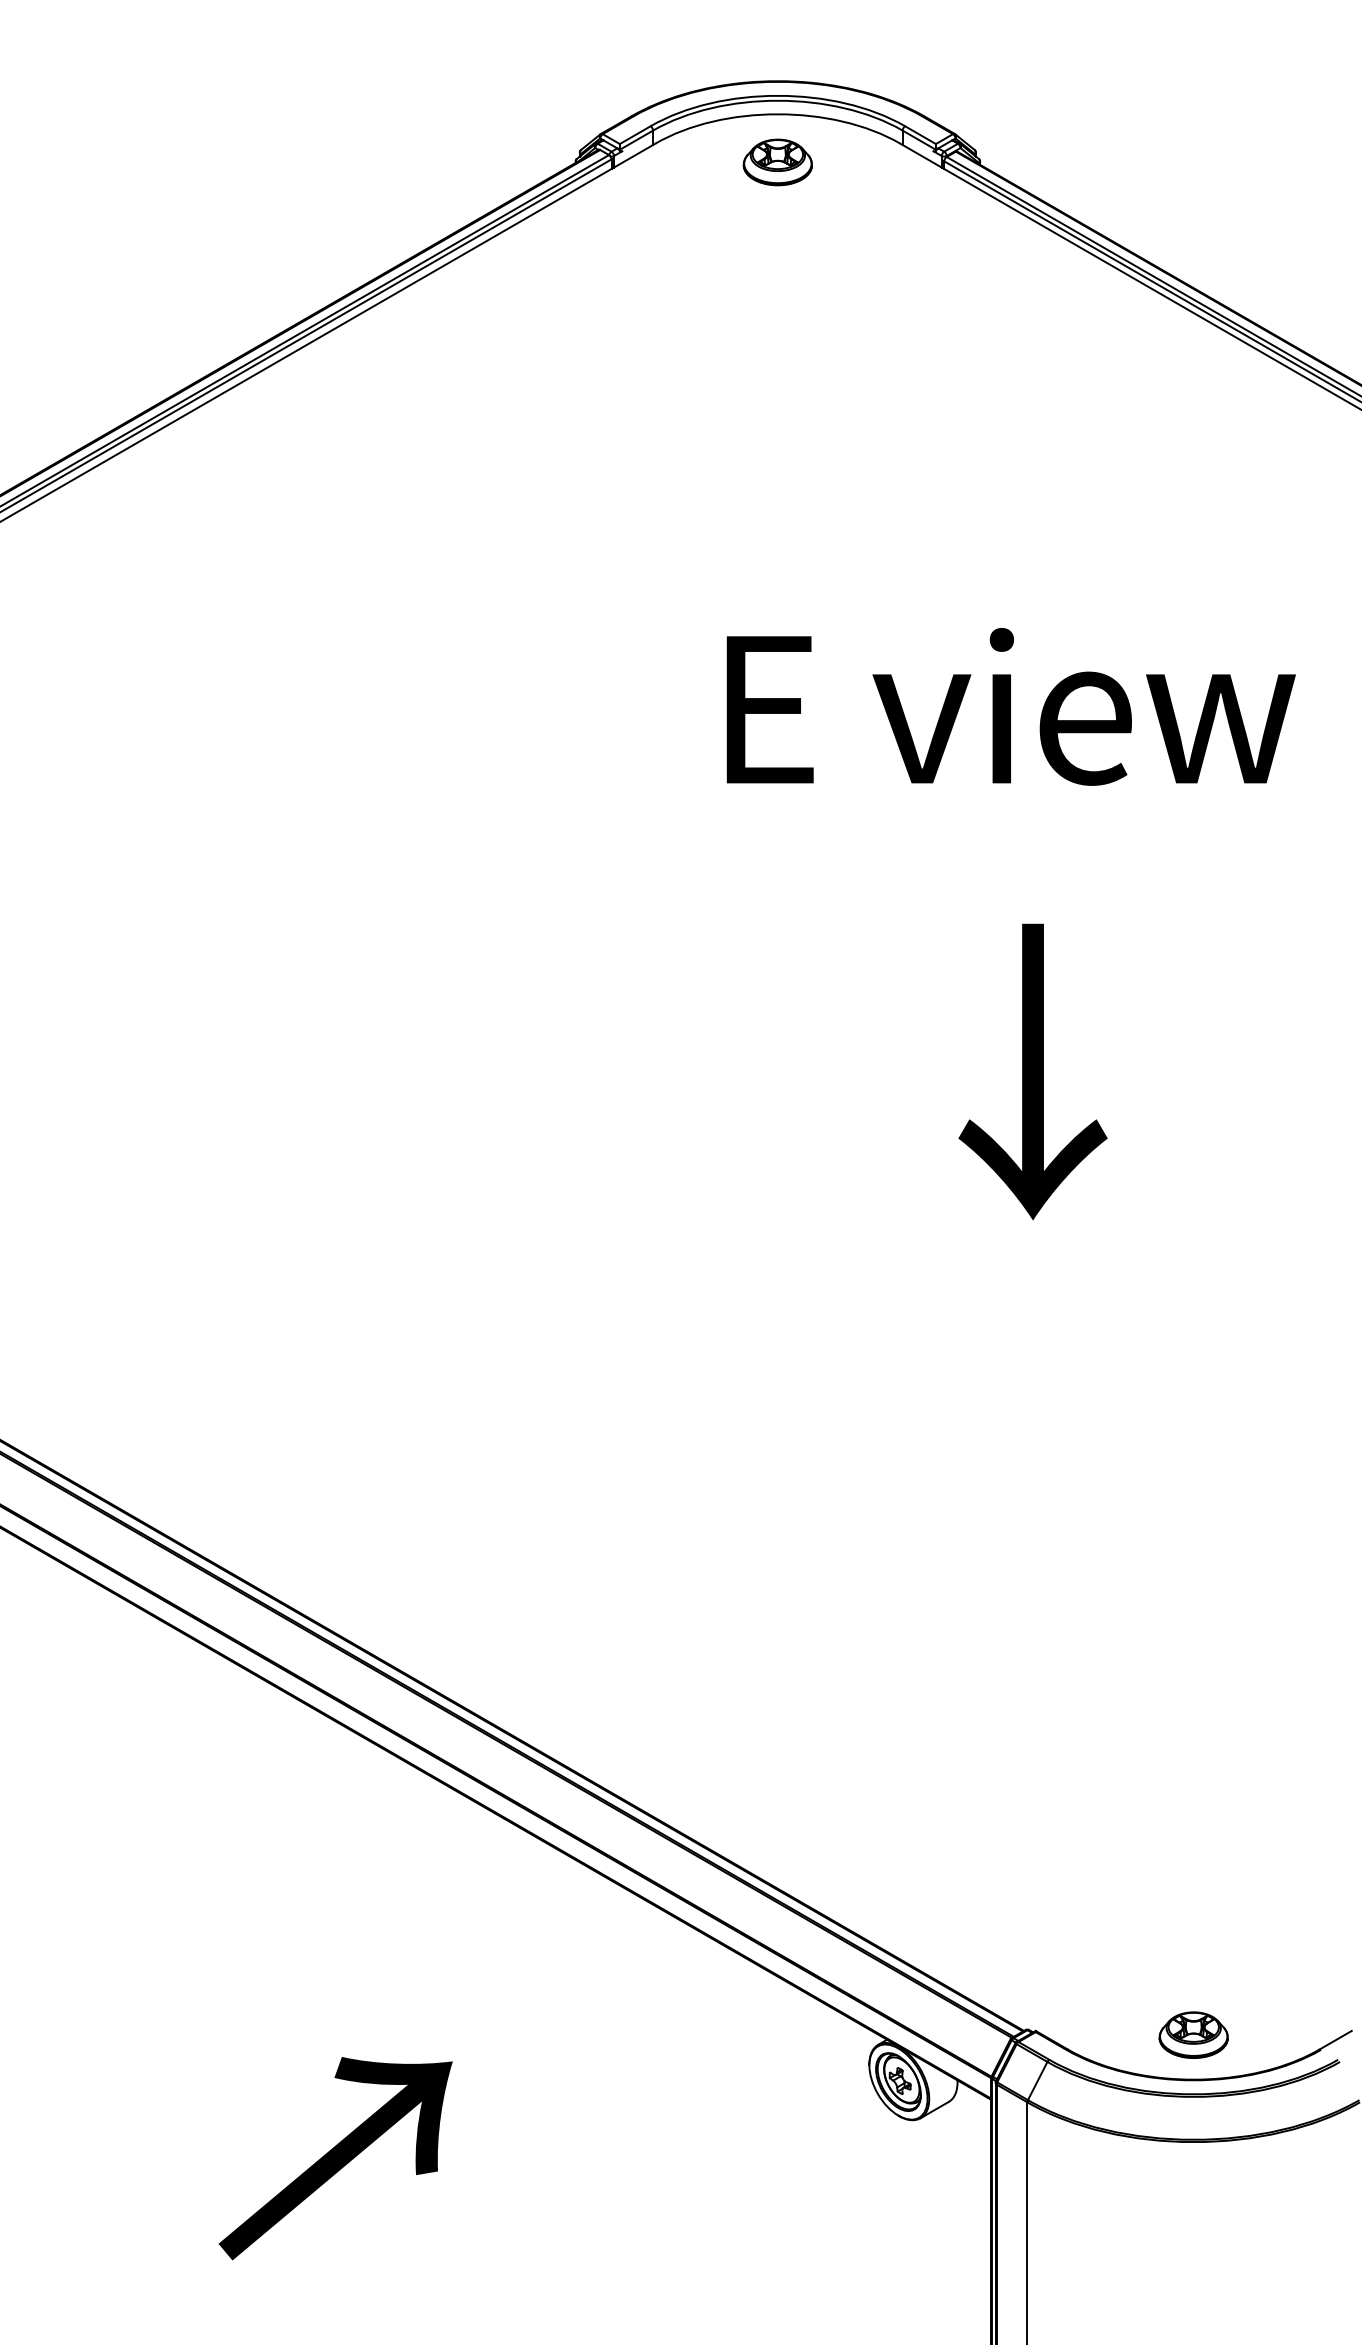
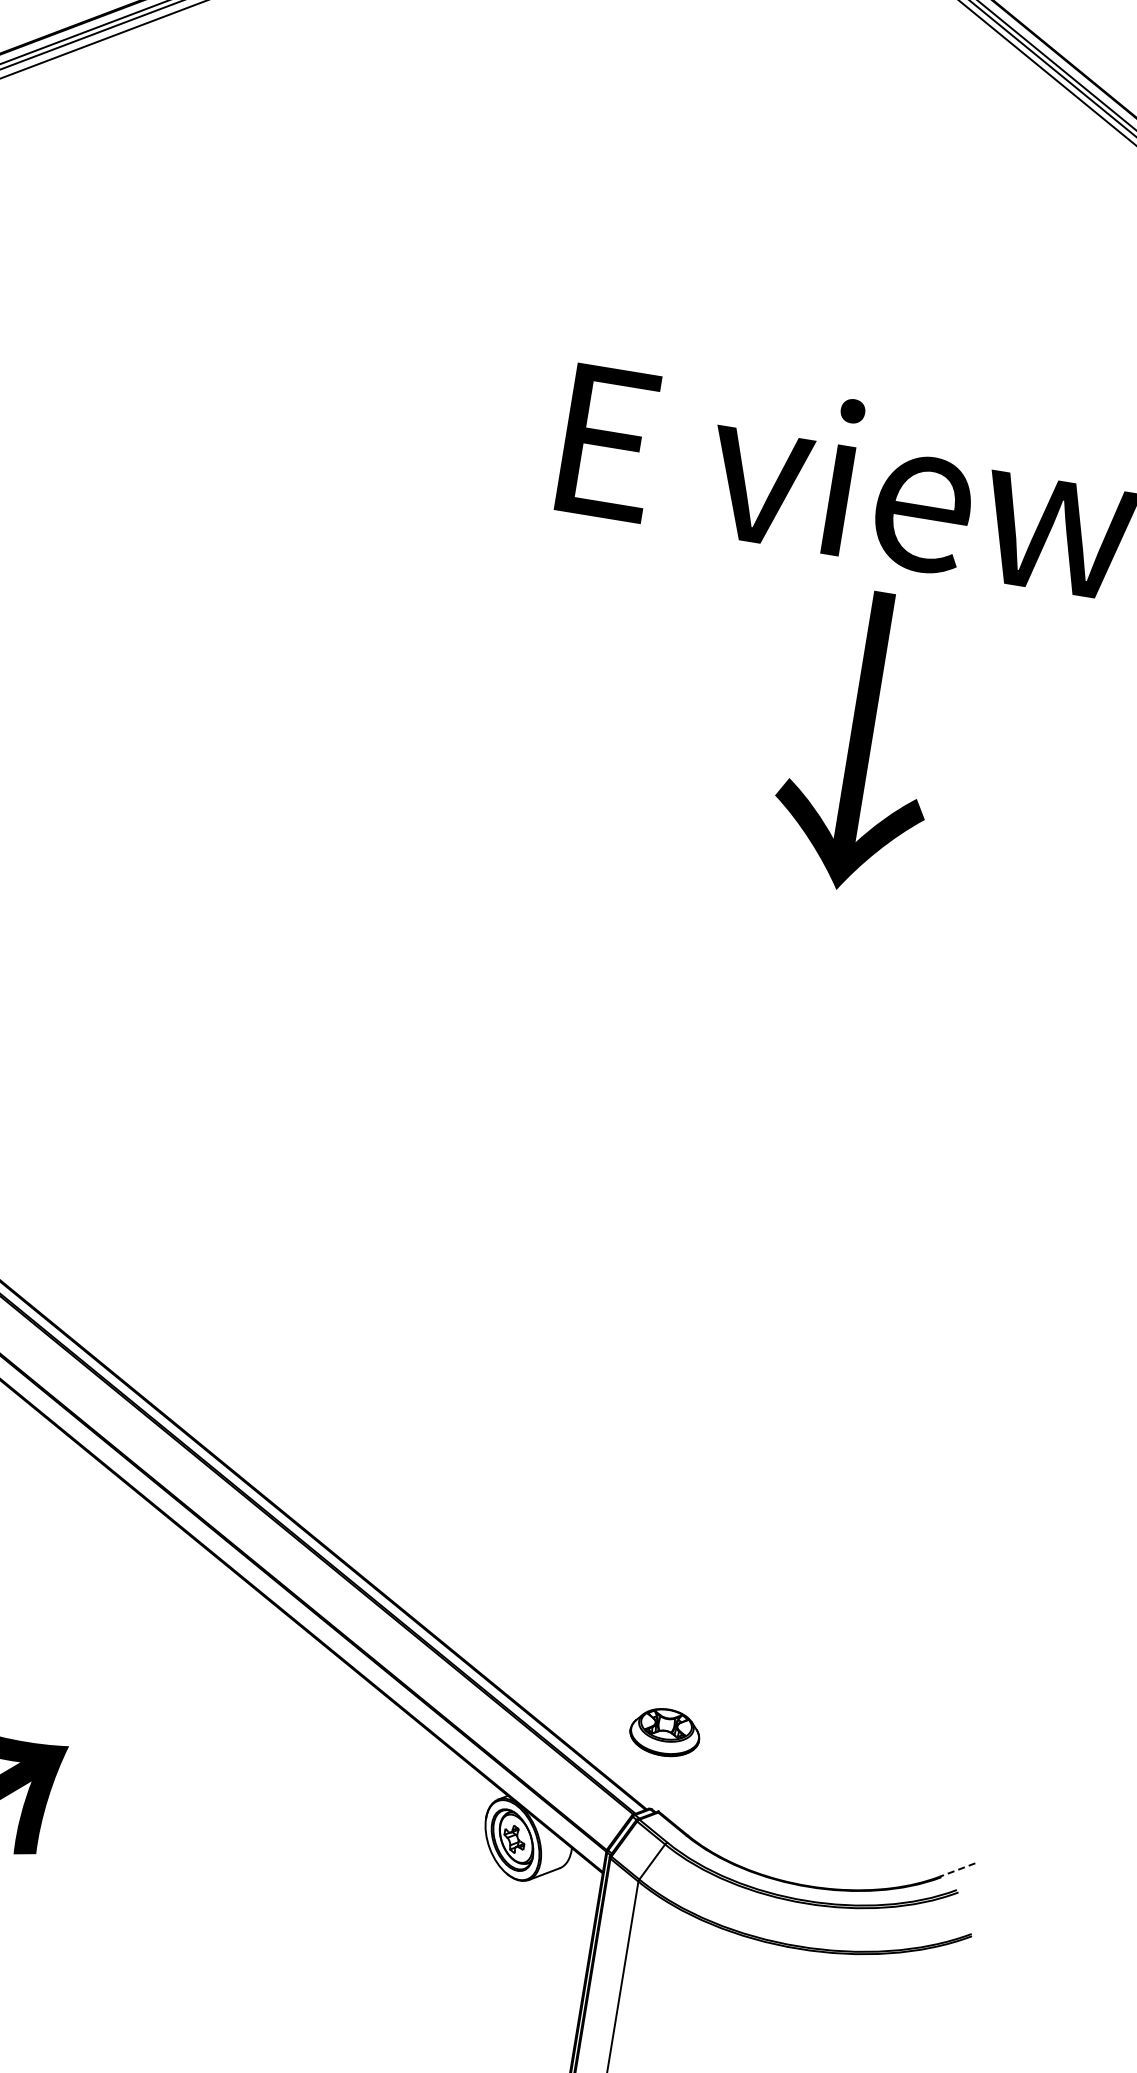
text: (1032, 1071) -> (860, 740), moved
part: (1193, 2034) -> (665, 1731), moved
line: (1335, 2040) -> (957, 1870), solid -> dashed

